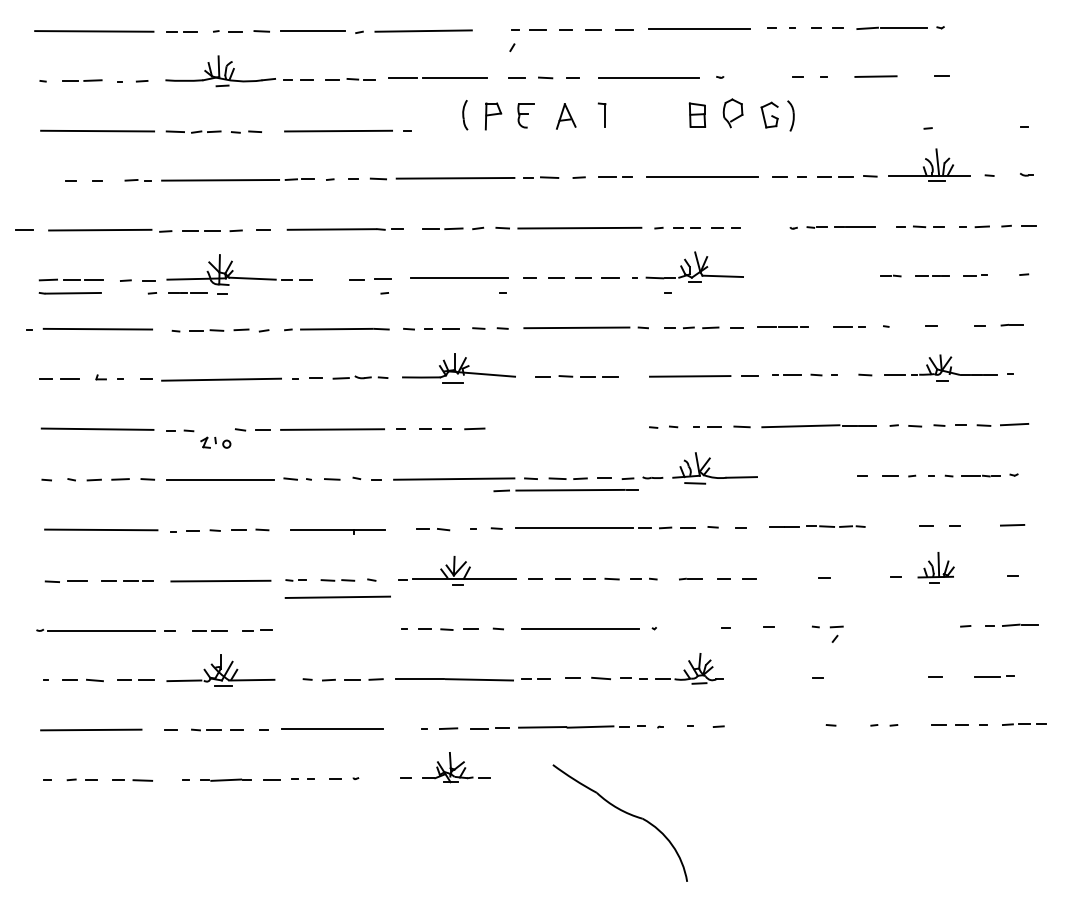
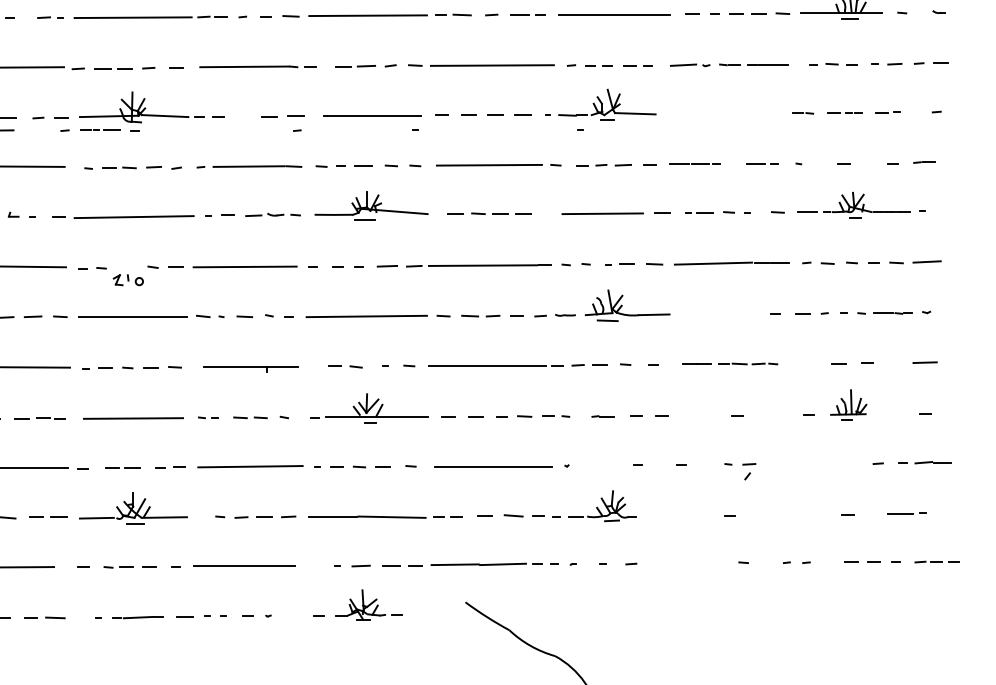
line: (770, 227) -> (683, 64), added
line: (565, 490) -> (478, 265), moved
line: (337, 596) -> (250, 465), moved

